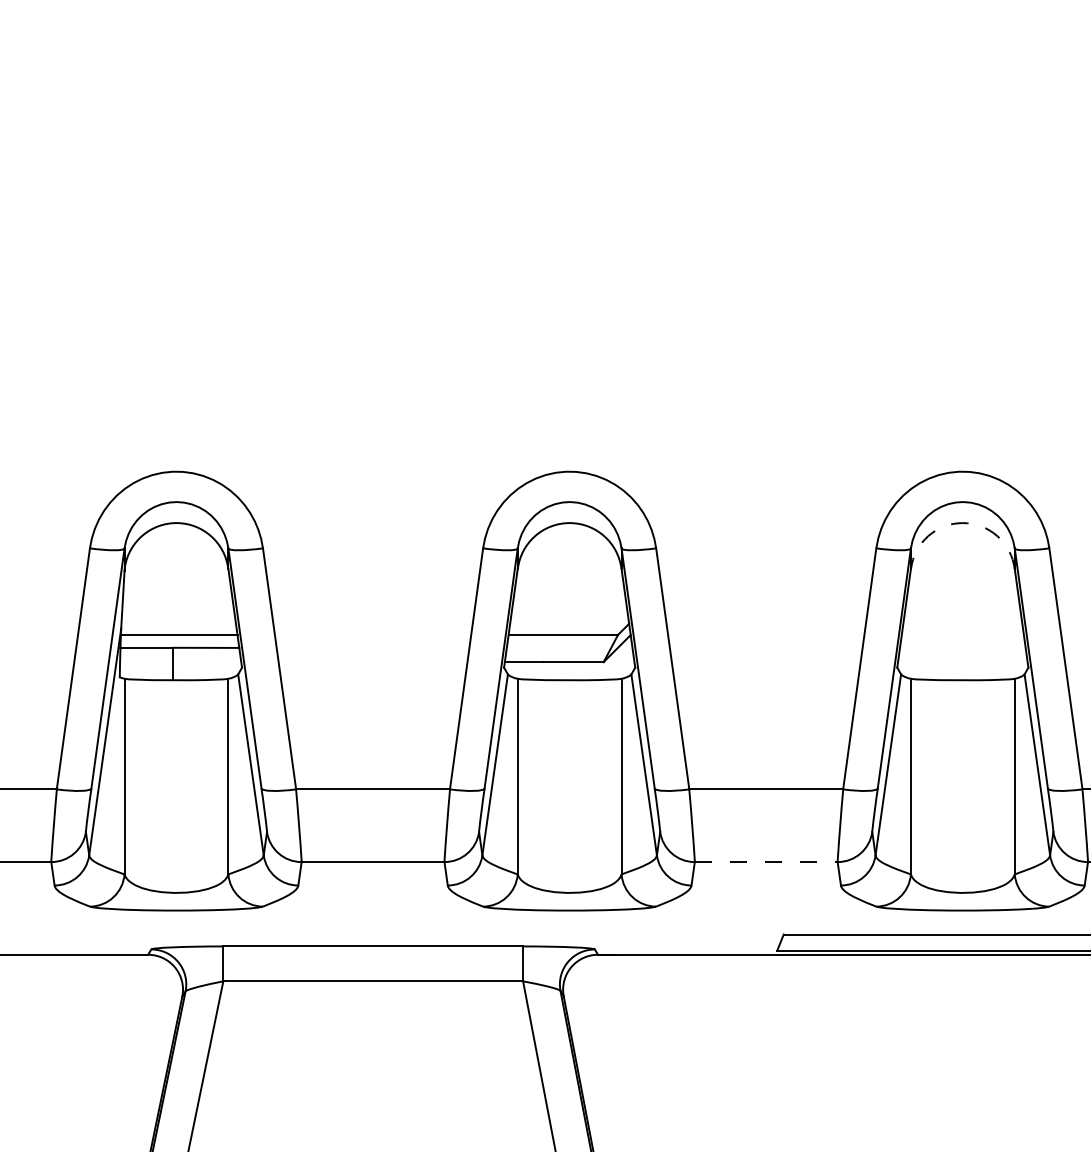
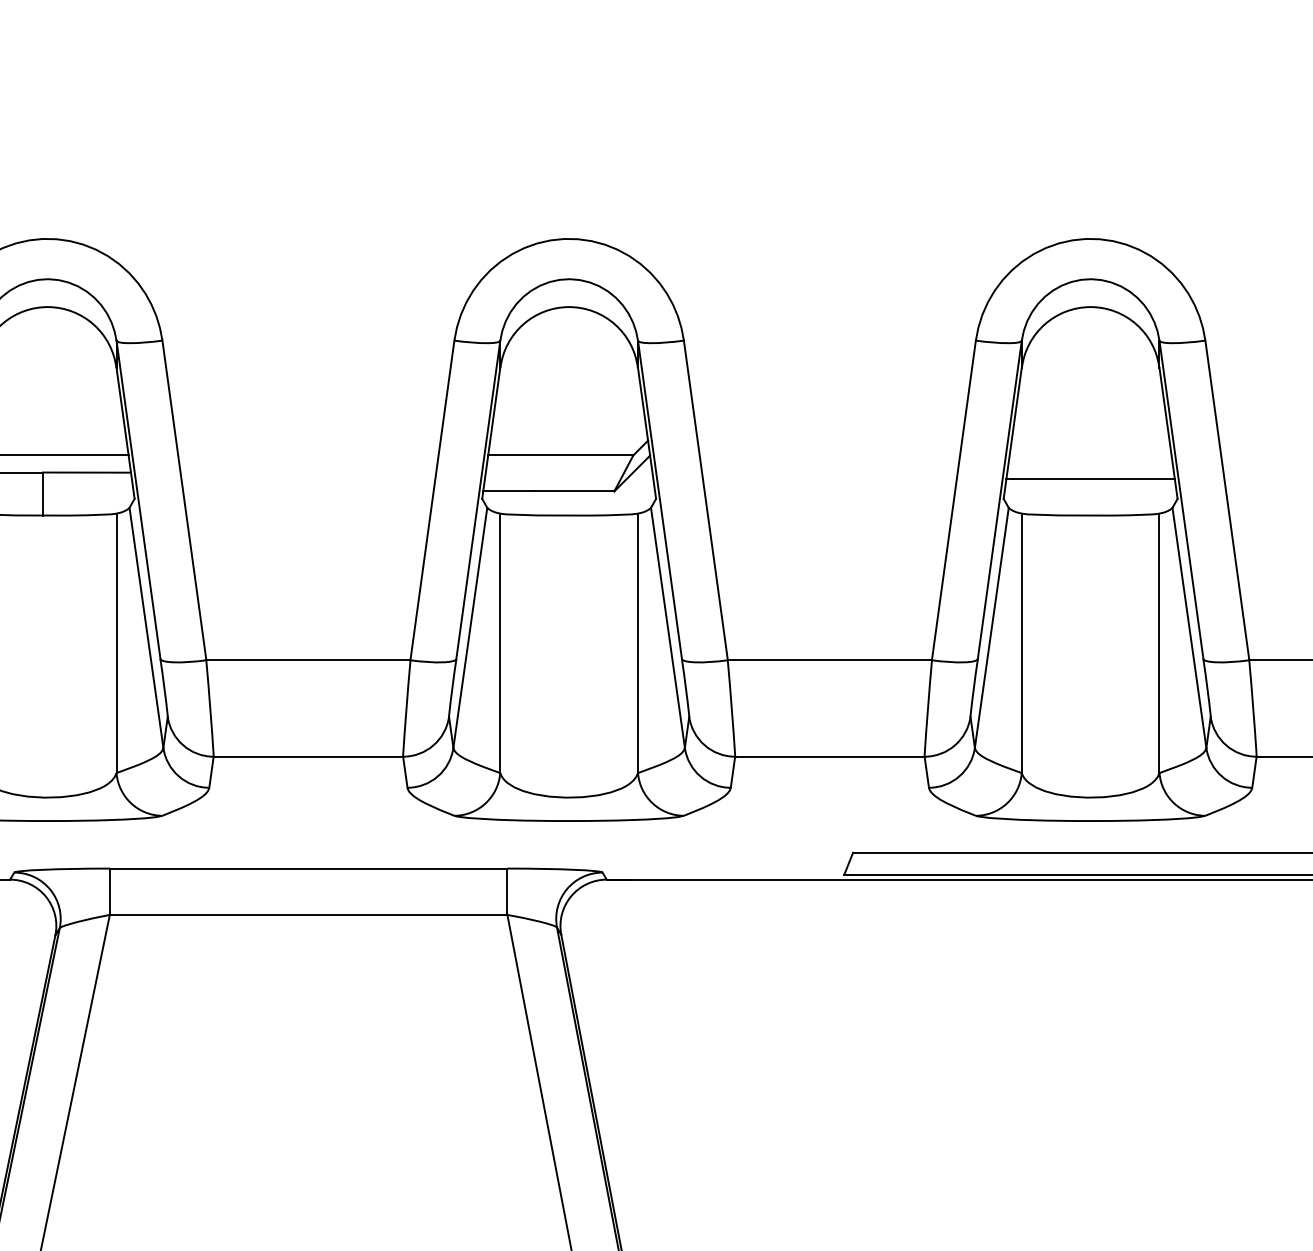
arc: (962, 523) -> (1090, 307), dashed -> solid
line: (962, 652) -> (1090, 478), added
line: (766, 862) -> (830, 757), dashed -> solid

